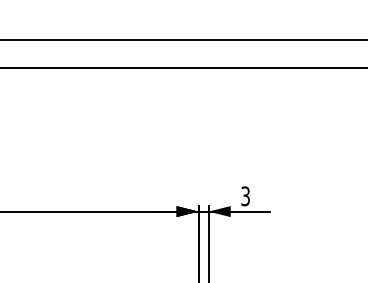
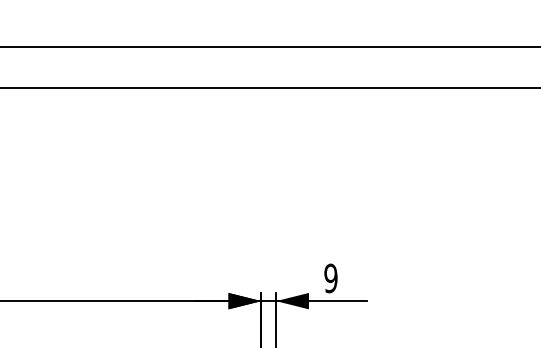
text: (245, 195) -> (330, 277), 3 -> 9

